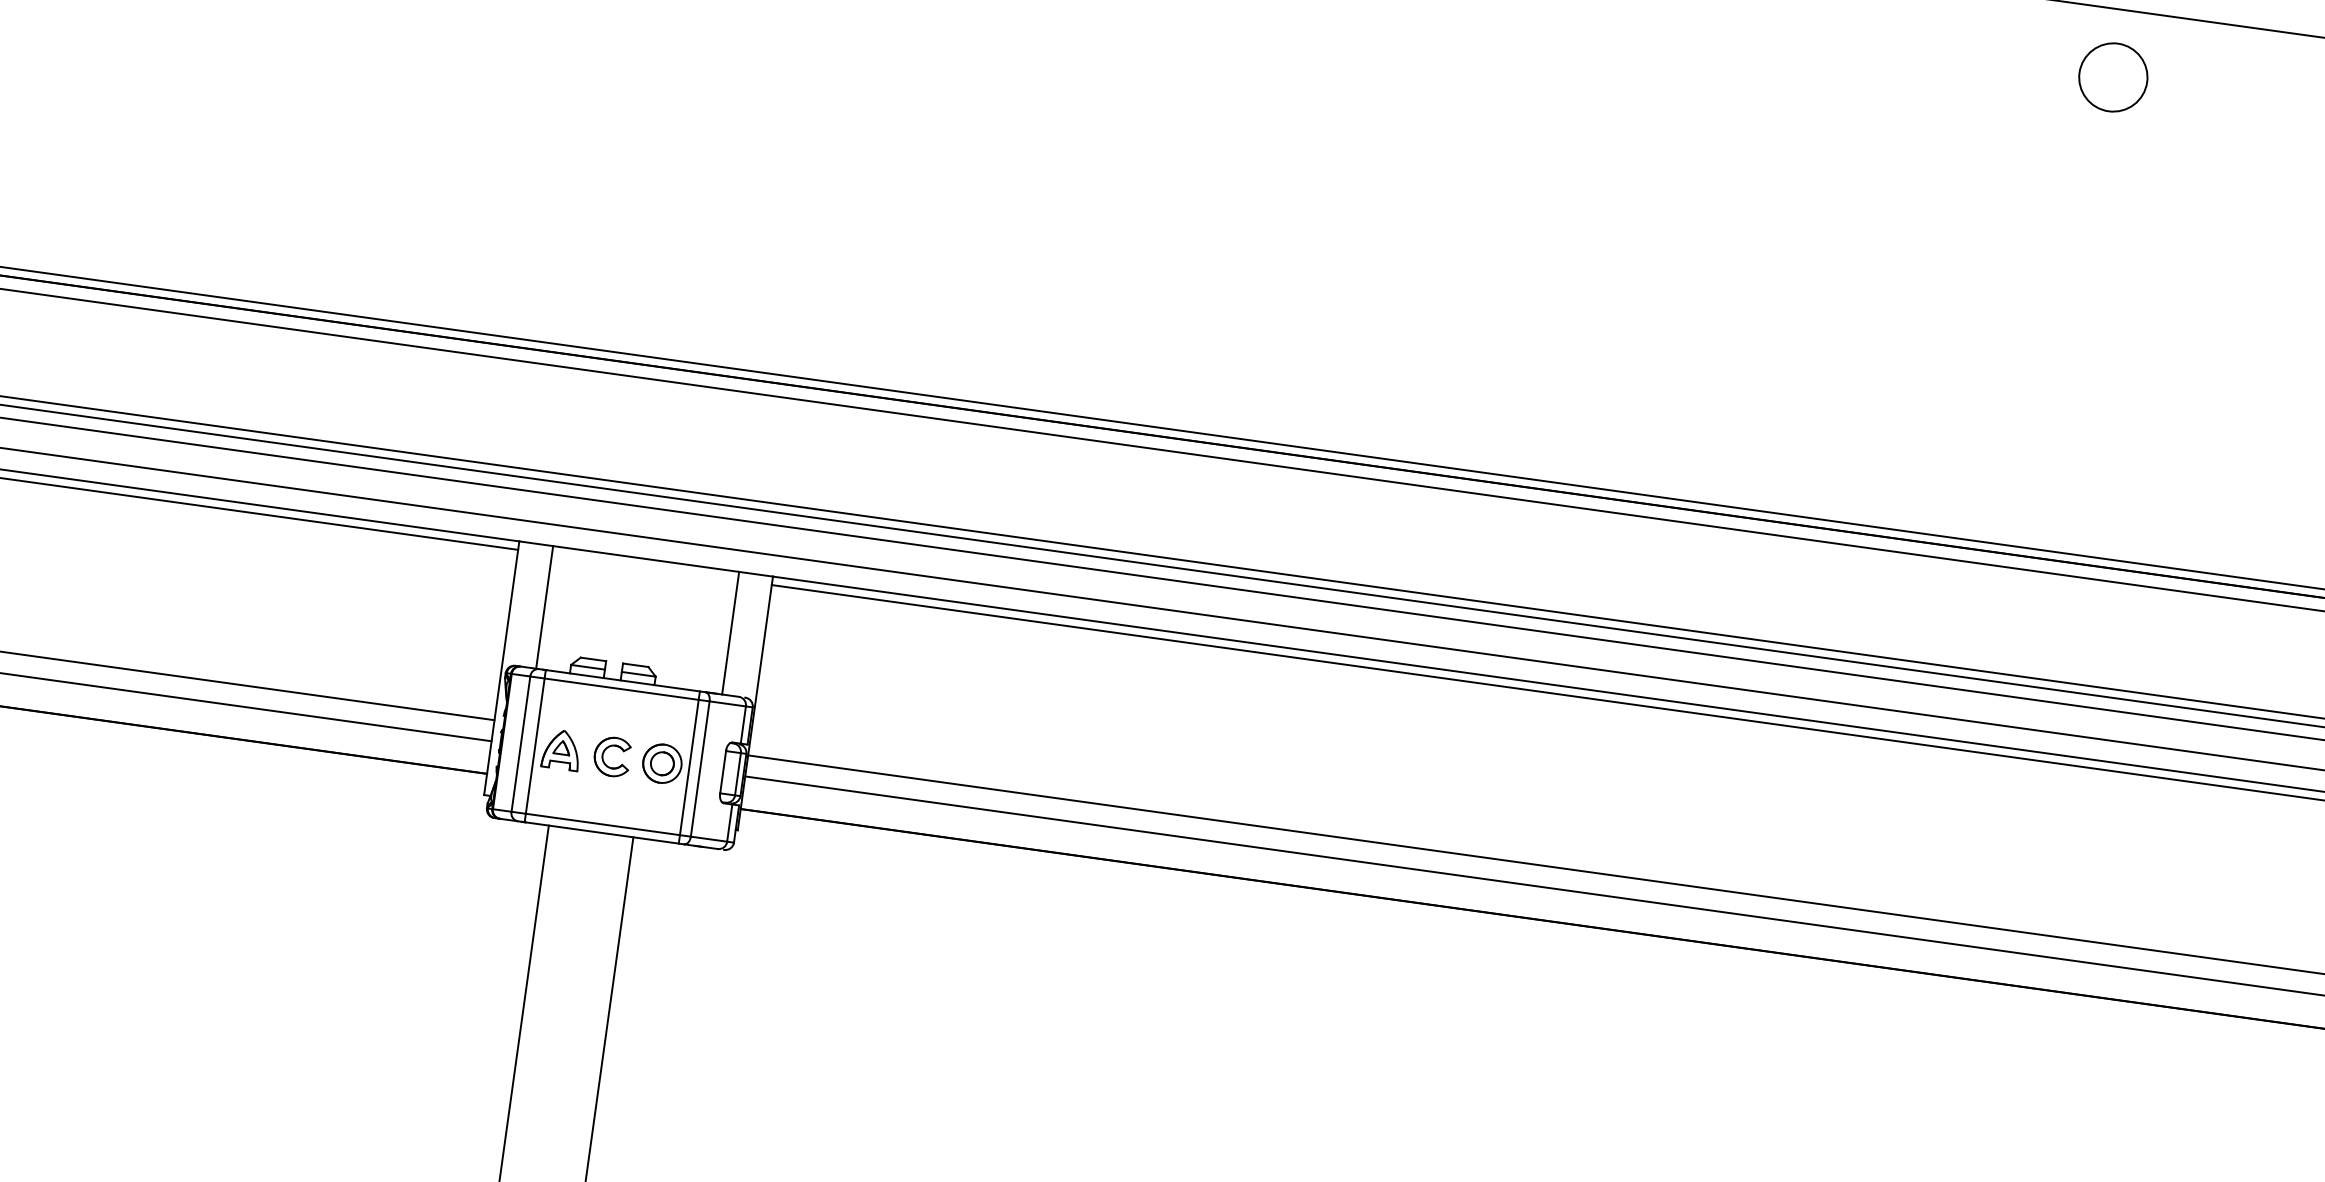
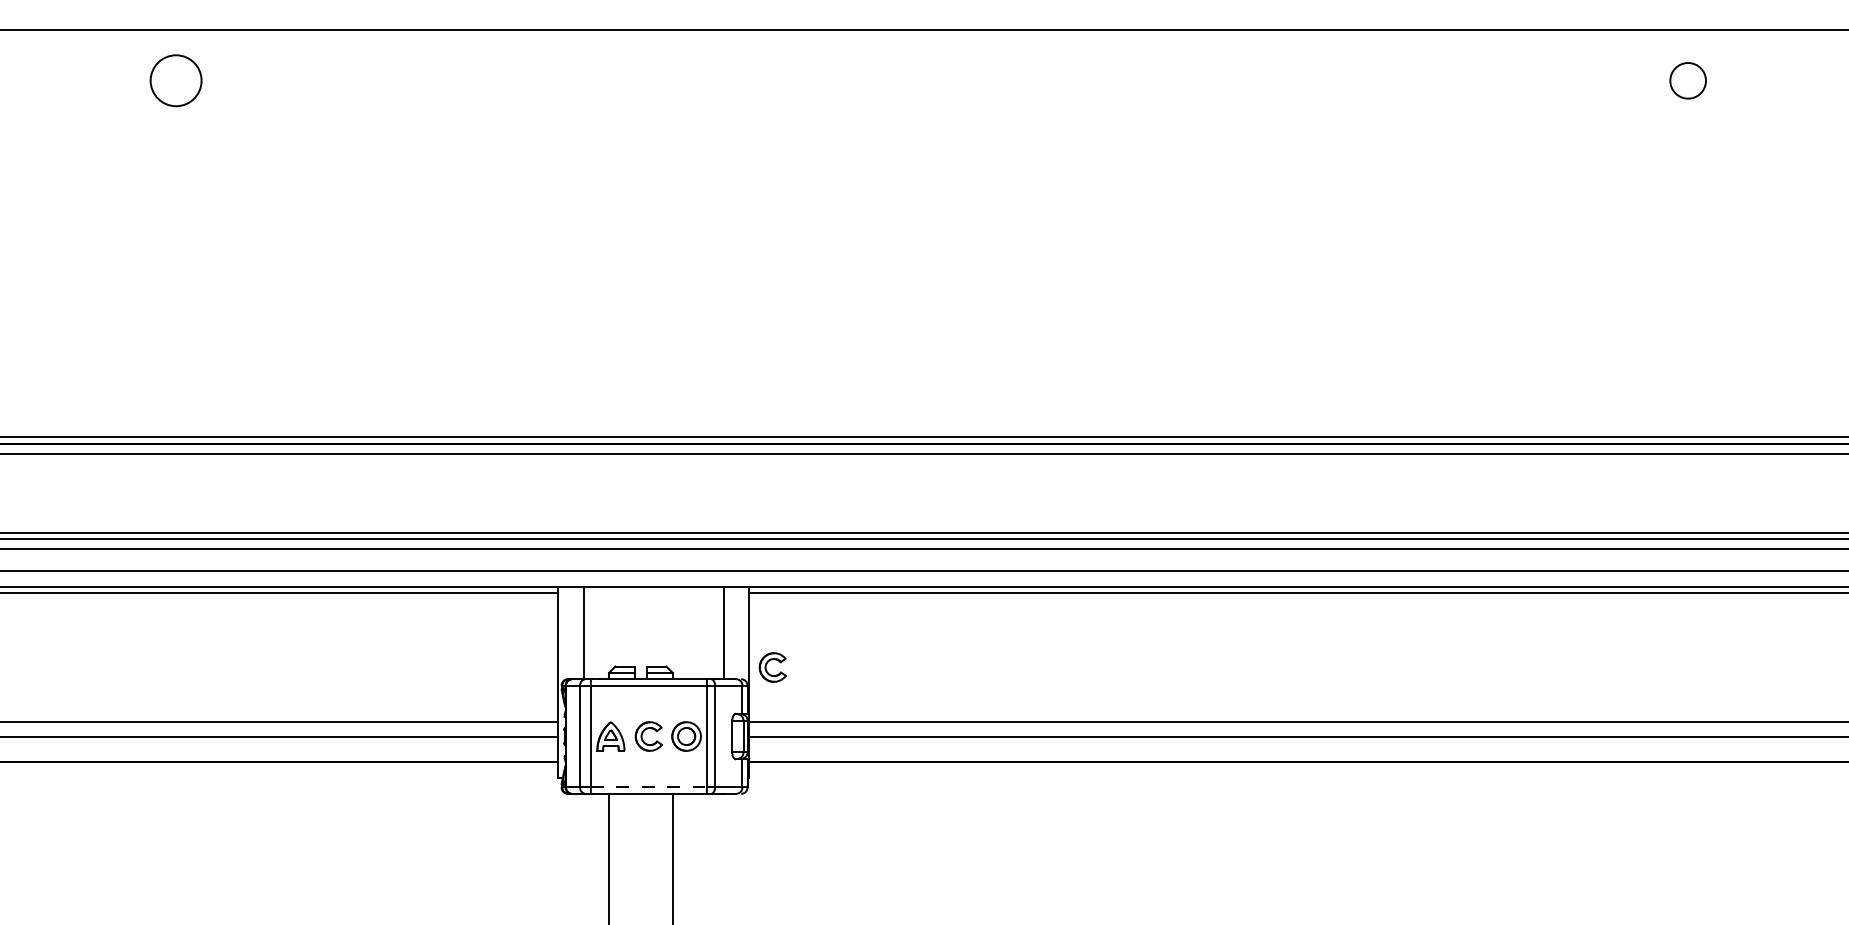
circle: (2112, 77) -> (1687, 80), size x0.7
part: (789, 687) -> (772, 667), added
line: (603, 824) -> (649, 787), solid -> dashed

